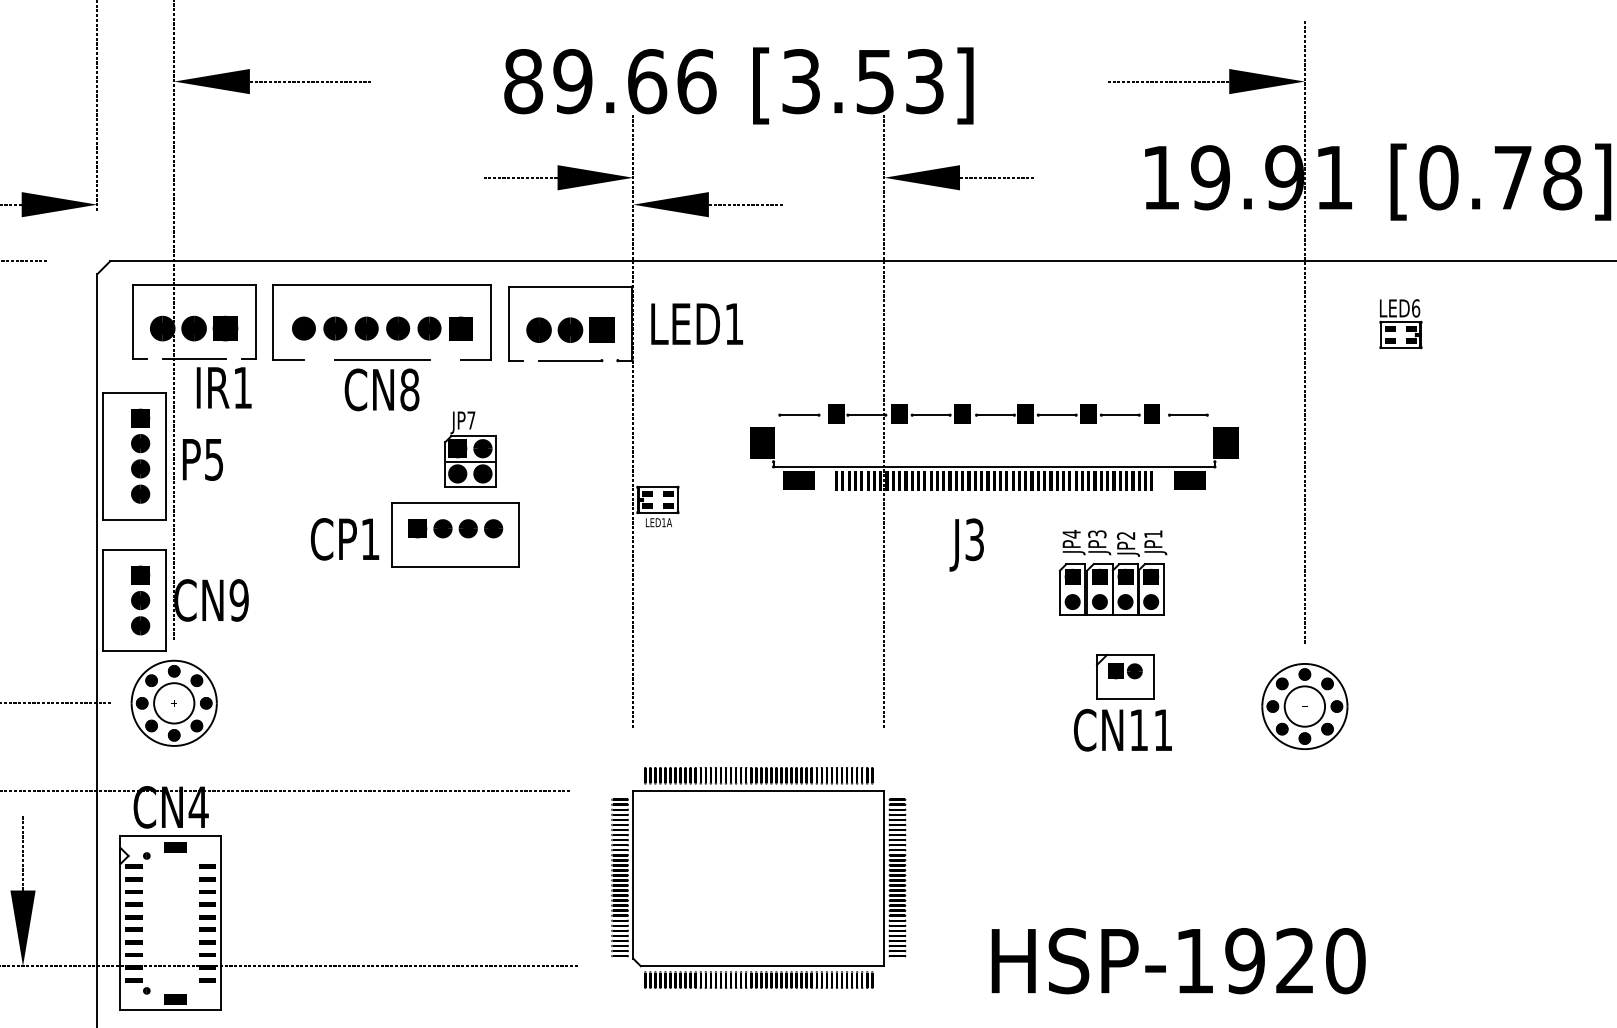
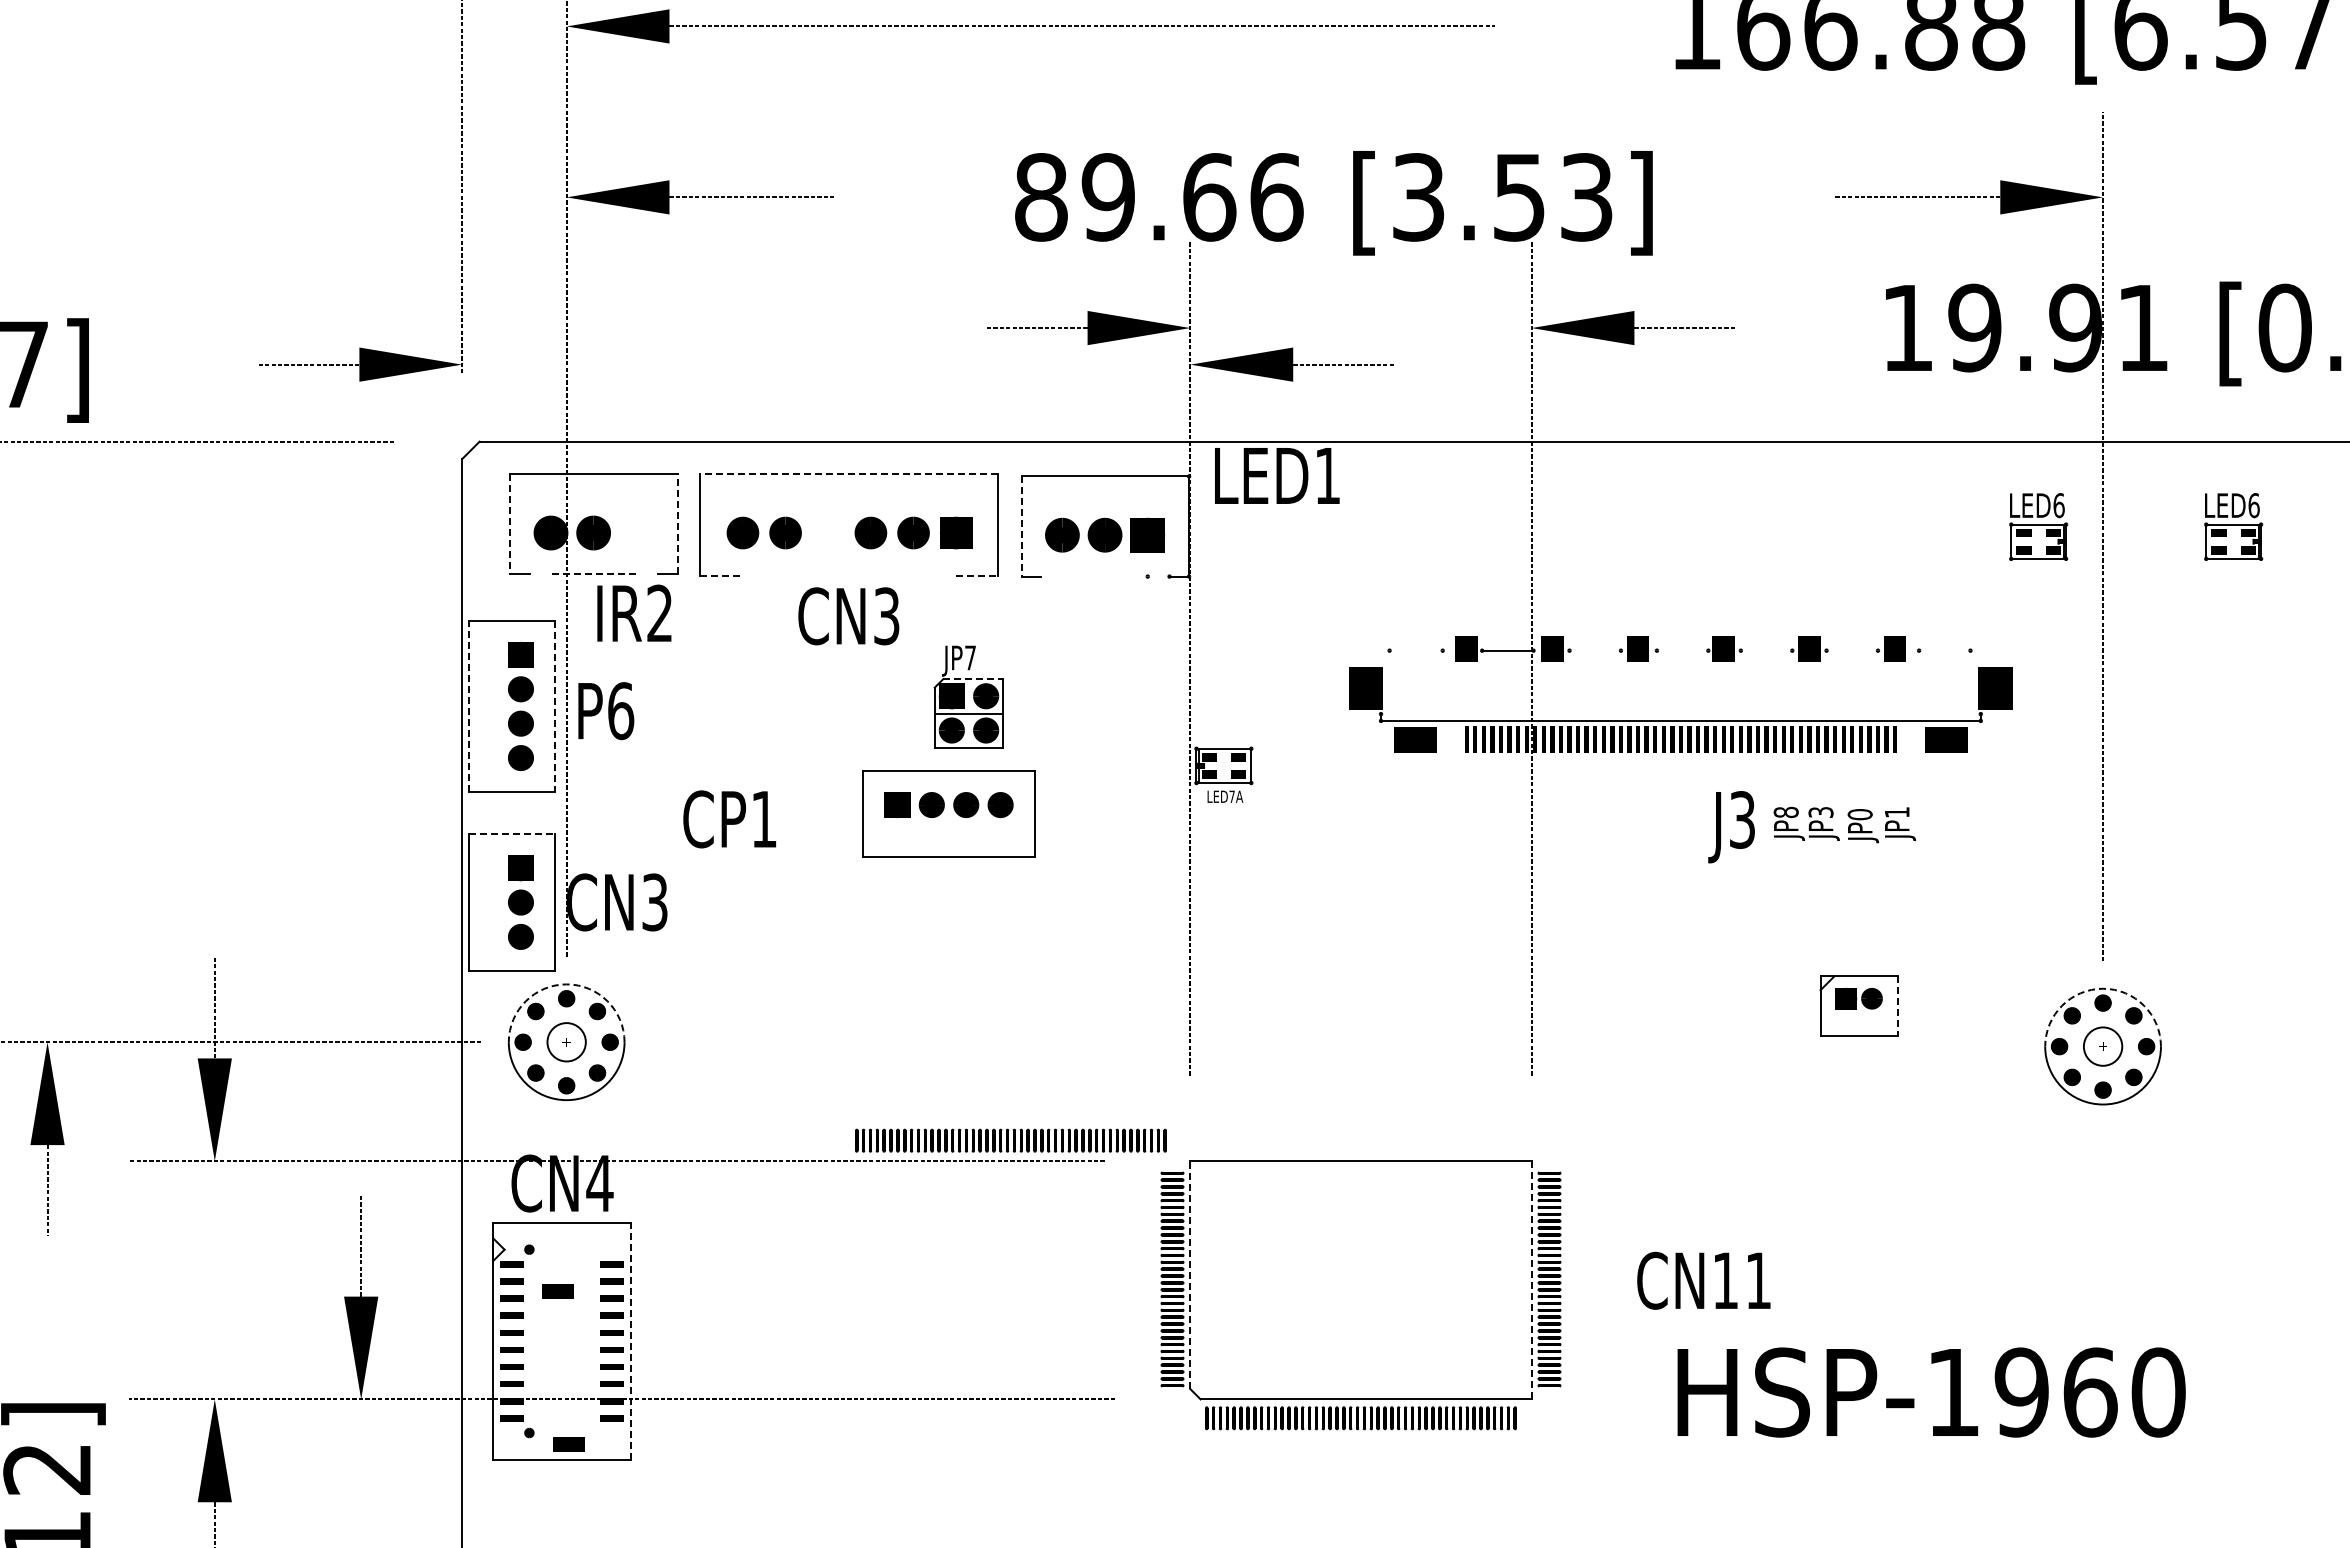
line: (381, 285) -> (848, 474), solid -> dashed
line: (255, 321) -> (677, 523), solid -> dashed
line: (132, 322) -> (510, 524), solid -> dashed
text: (697, 323) -> (1277, 475), moved
part: (1257, 323) -> (2038, 526), added
line: (508, 324) -> (1021, 527), solid -> dashed
part: (225, 328) -> (636, 532), removed
part: (366, 328) -> (828, 532), removed
line: (193, 359) -> (593, 574), solid -> dashed
line: (288, 359) -> (722, 575), solid -> dashed
line: (382, 359) -> (849, 575), removed
line: (475, 359) -> (976, 575), solid -> dashed
line: (570, 360) -> (1104, 576), removed
text: (242, 387) -> (659, 612), IR1 -> IR2
text: (409, 390) -> (886, 616), CN8 -> CN3
line: (798, 415) -> (1415, 650), removed
line: (930, 415) -> (1594, 650), removed
line: (995, 415) -> (1682, 650), removed
line: (1057, 415) -> (1766, 650), removed
line: (1119, 415) -> (1851, 650), removed
line: (1188, 415) -> (1944, 650), removed
line: (473, 436) -> (973, 679), solid -> dashed
line: (102, 456) -> (469, 706), solid -> dashed
line: (166, 456) -> (555, 706), solid -> dashed
text: (214, 459) -> (621, 711), P5 -> P6
text: (663, 522) -> (1231, 796), LED1A -> LED7A
text: (1071, 534) -> (1785, 812), JP4 -> JP8
text: (1125, 535) -> (1859, 814), JP2 -> JP0
text: (344, 539) -> (729, 819), moved
text: (966, 545) -> (1731, 827), moved
line: (134, 549) -> (512, 833), solid -> dashed
part: (1111, 589) -> (1840, 887), removed
text: (238, 600) -> (654, 902), CN9 -> CN3
arc: (174, 660) -> (566, 984), solid -> dashed
arc: (1305, 663) -> (2103, 988), solid -> dashed
line: (1153, 677) -> (1897, 1006), solid -> dashed
circle: (174, 702) -> (566, 1041), size x0.7
circle: (1304, 706) -> (2102, 1046), size x0.7
text: (1122, 730) -> (1703, 1280), moved
part: (758, 775) -> (1010, 1140), moved
line: (175, 847) -> (557, 1291), moved
line: (633, 874) -> (1190, 1275), solid -> dashed
line: (884, 878) -> (1531, 1280), solid -> dashed
line: (221, 922) -> (630, 1340), solid -> dashed
text: (1295, 961) -> (2090, 1392), HSP-1920 -> HSP-1960

